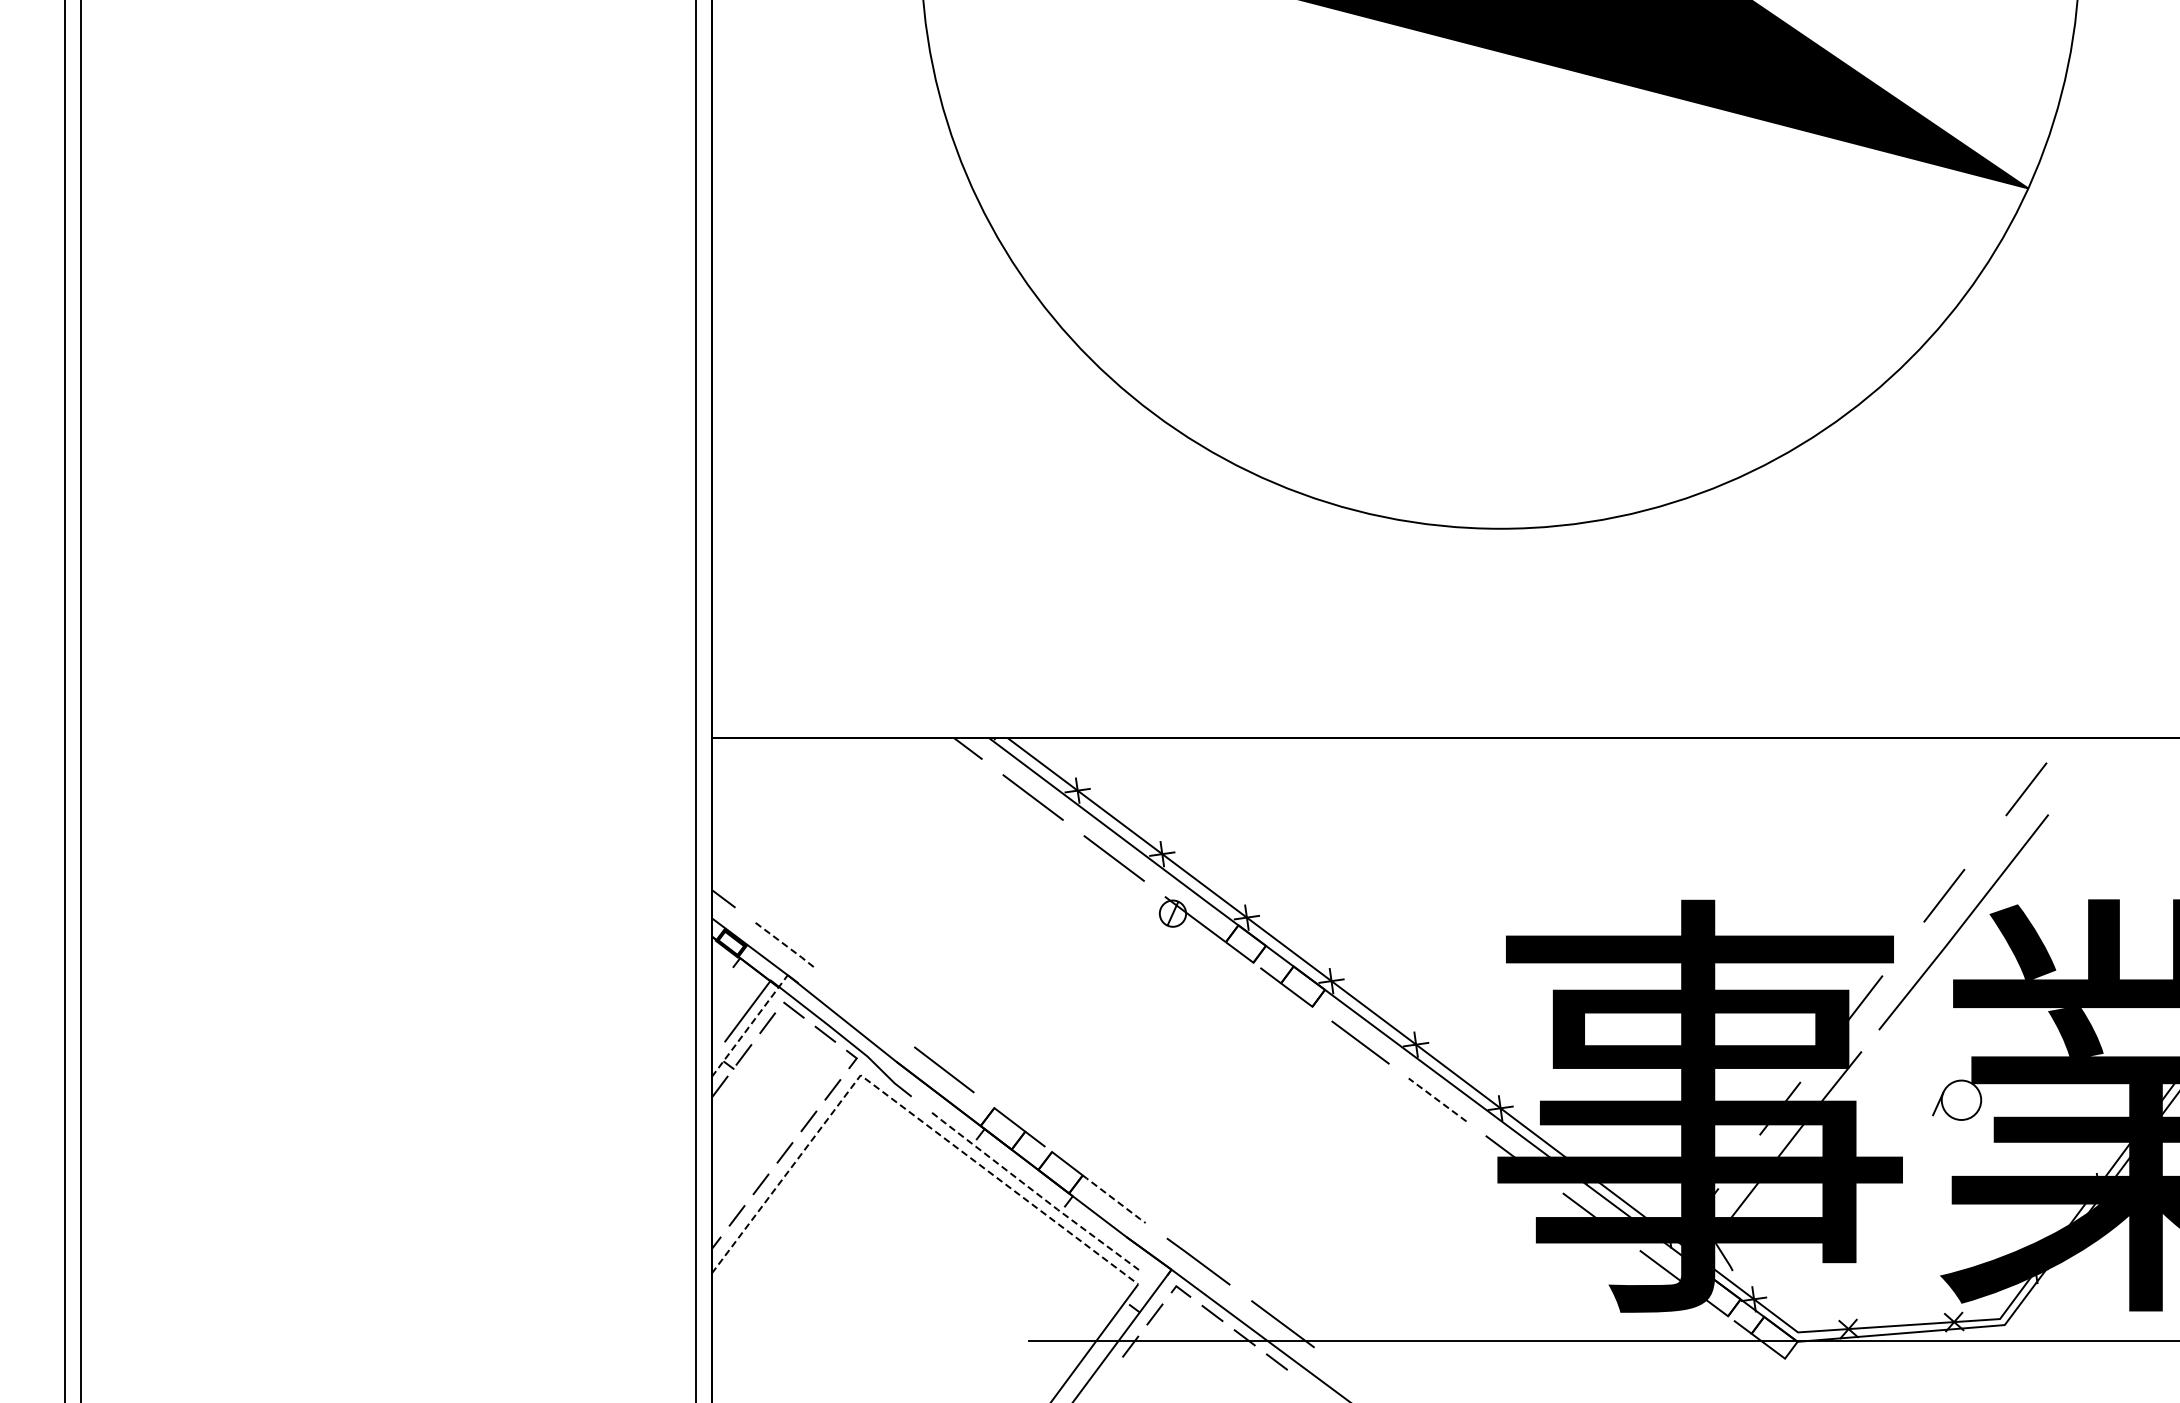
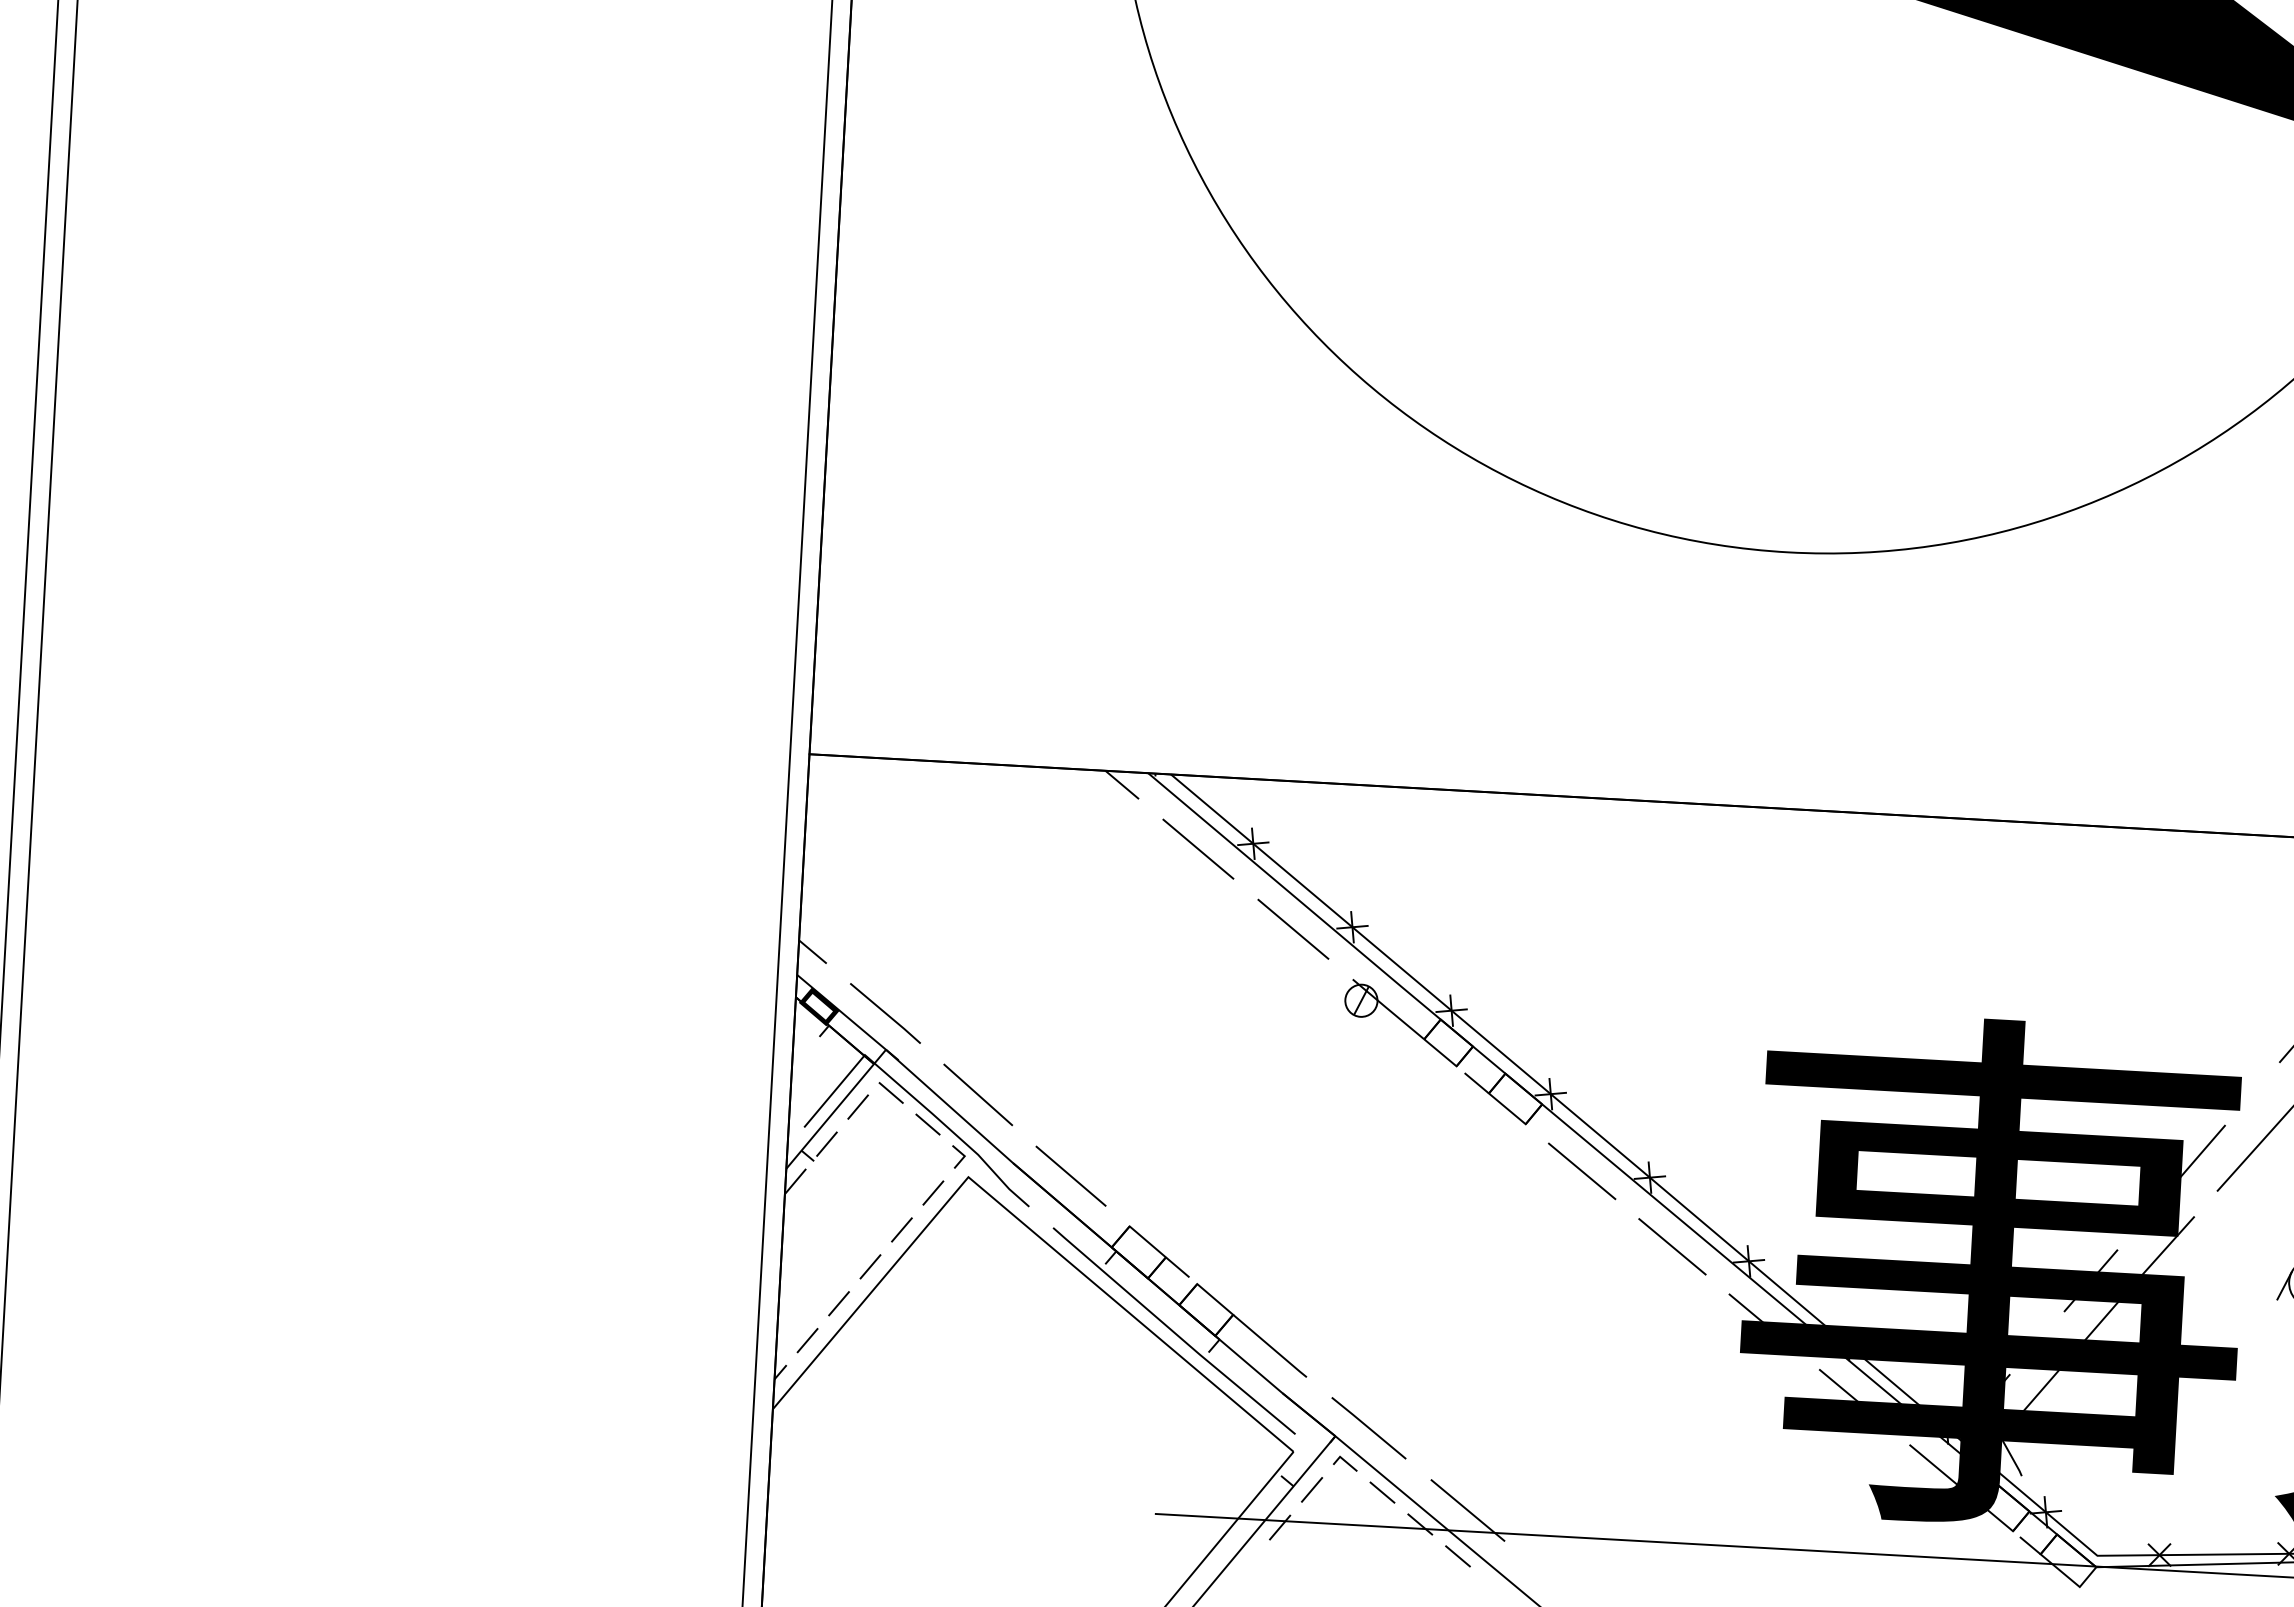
line: (786, 946) -> (886, 1014), dashed -> solid
line: (864, 1007) -> (977, 1094), added
line: (750, 1025) -> (837, 1108), dashed -> solid
line: (1437, 1099) -> (1672, 1246), dashed -> solid
line: (900, 1105) -> (1015, 1216), dashed -> solid
line: (1035, 1192) -> (1174, 1332), dashed -> solid
line: (1114, 1199) -> (1270, 1346), dashed -> solid

